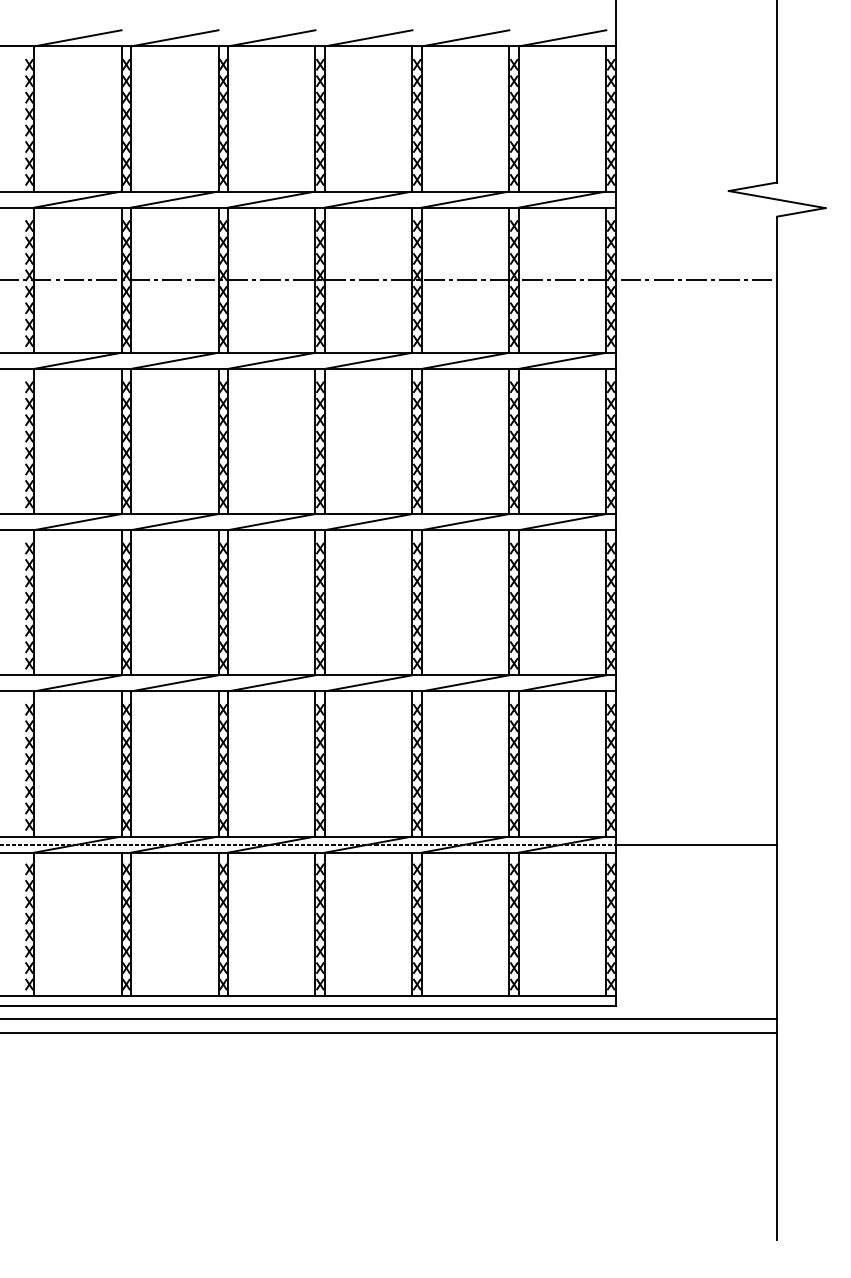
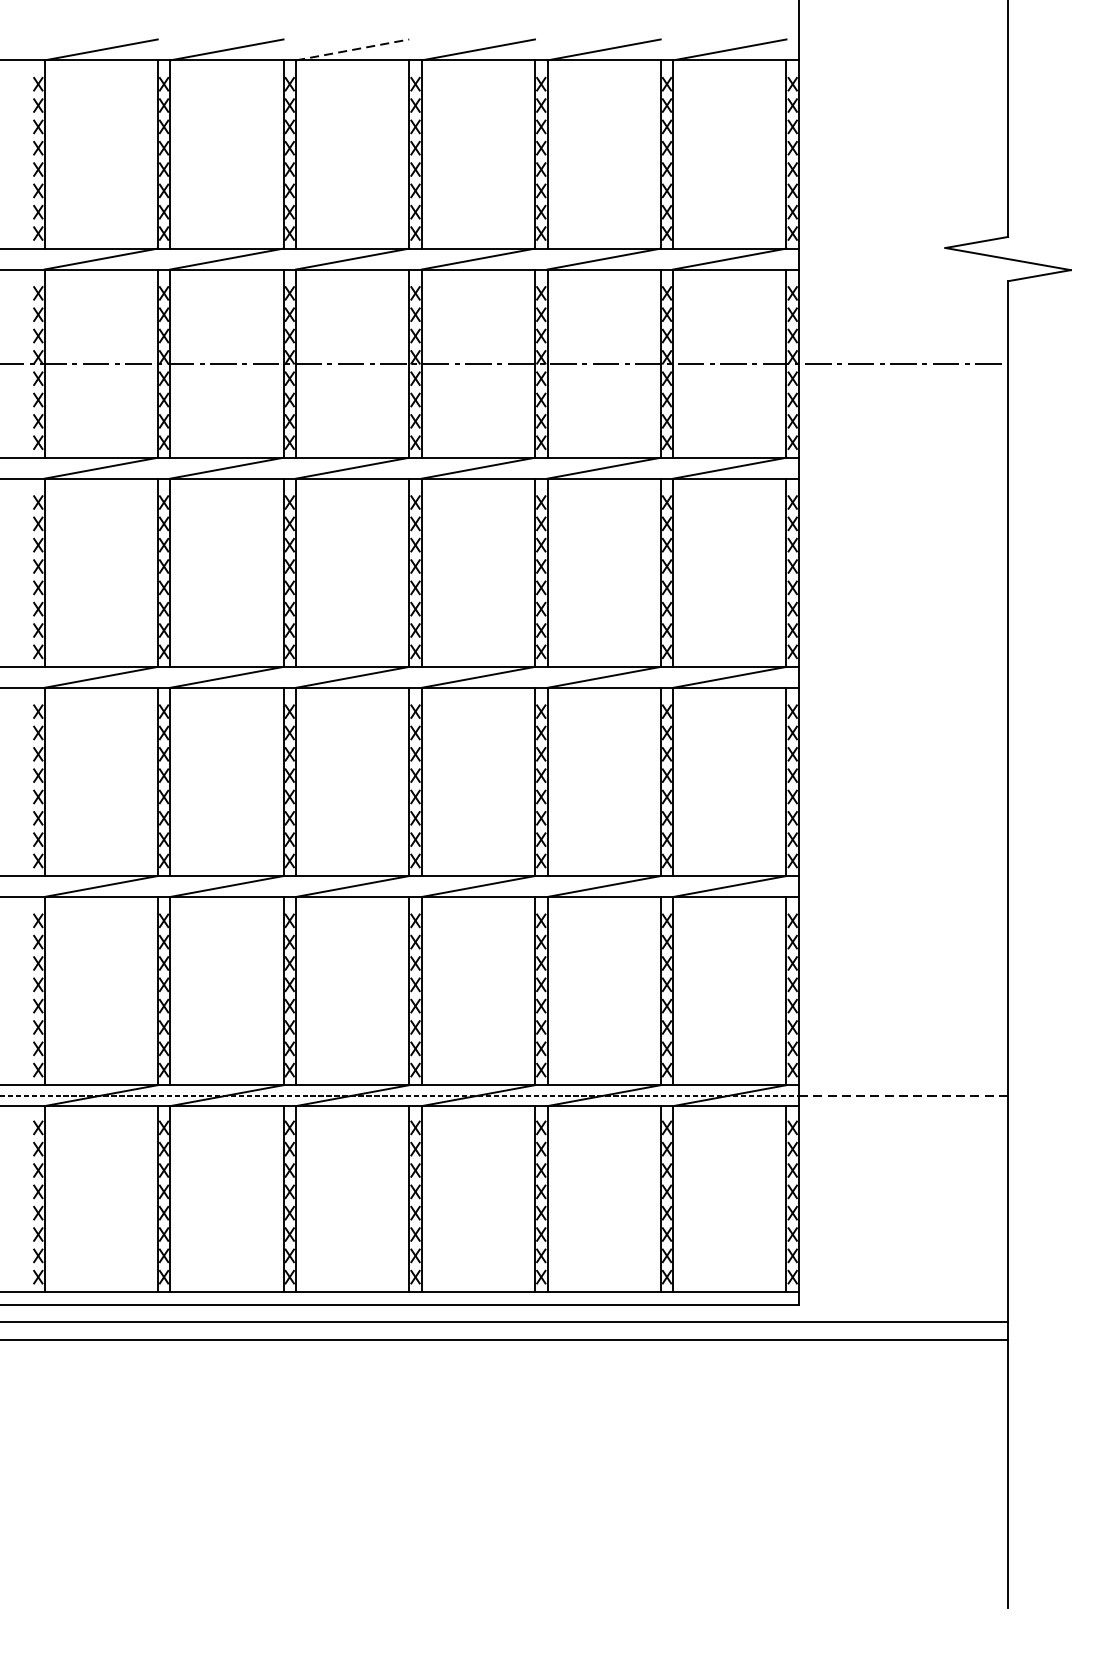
line: (272, 38) -> (353, 50), solid -> dashed
line: (696, 844) -> (903, 1095), solid -> dashed

